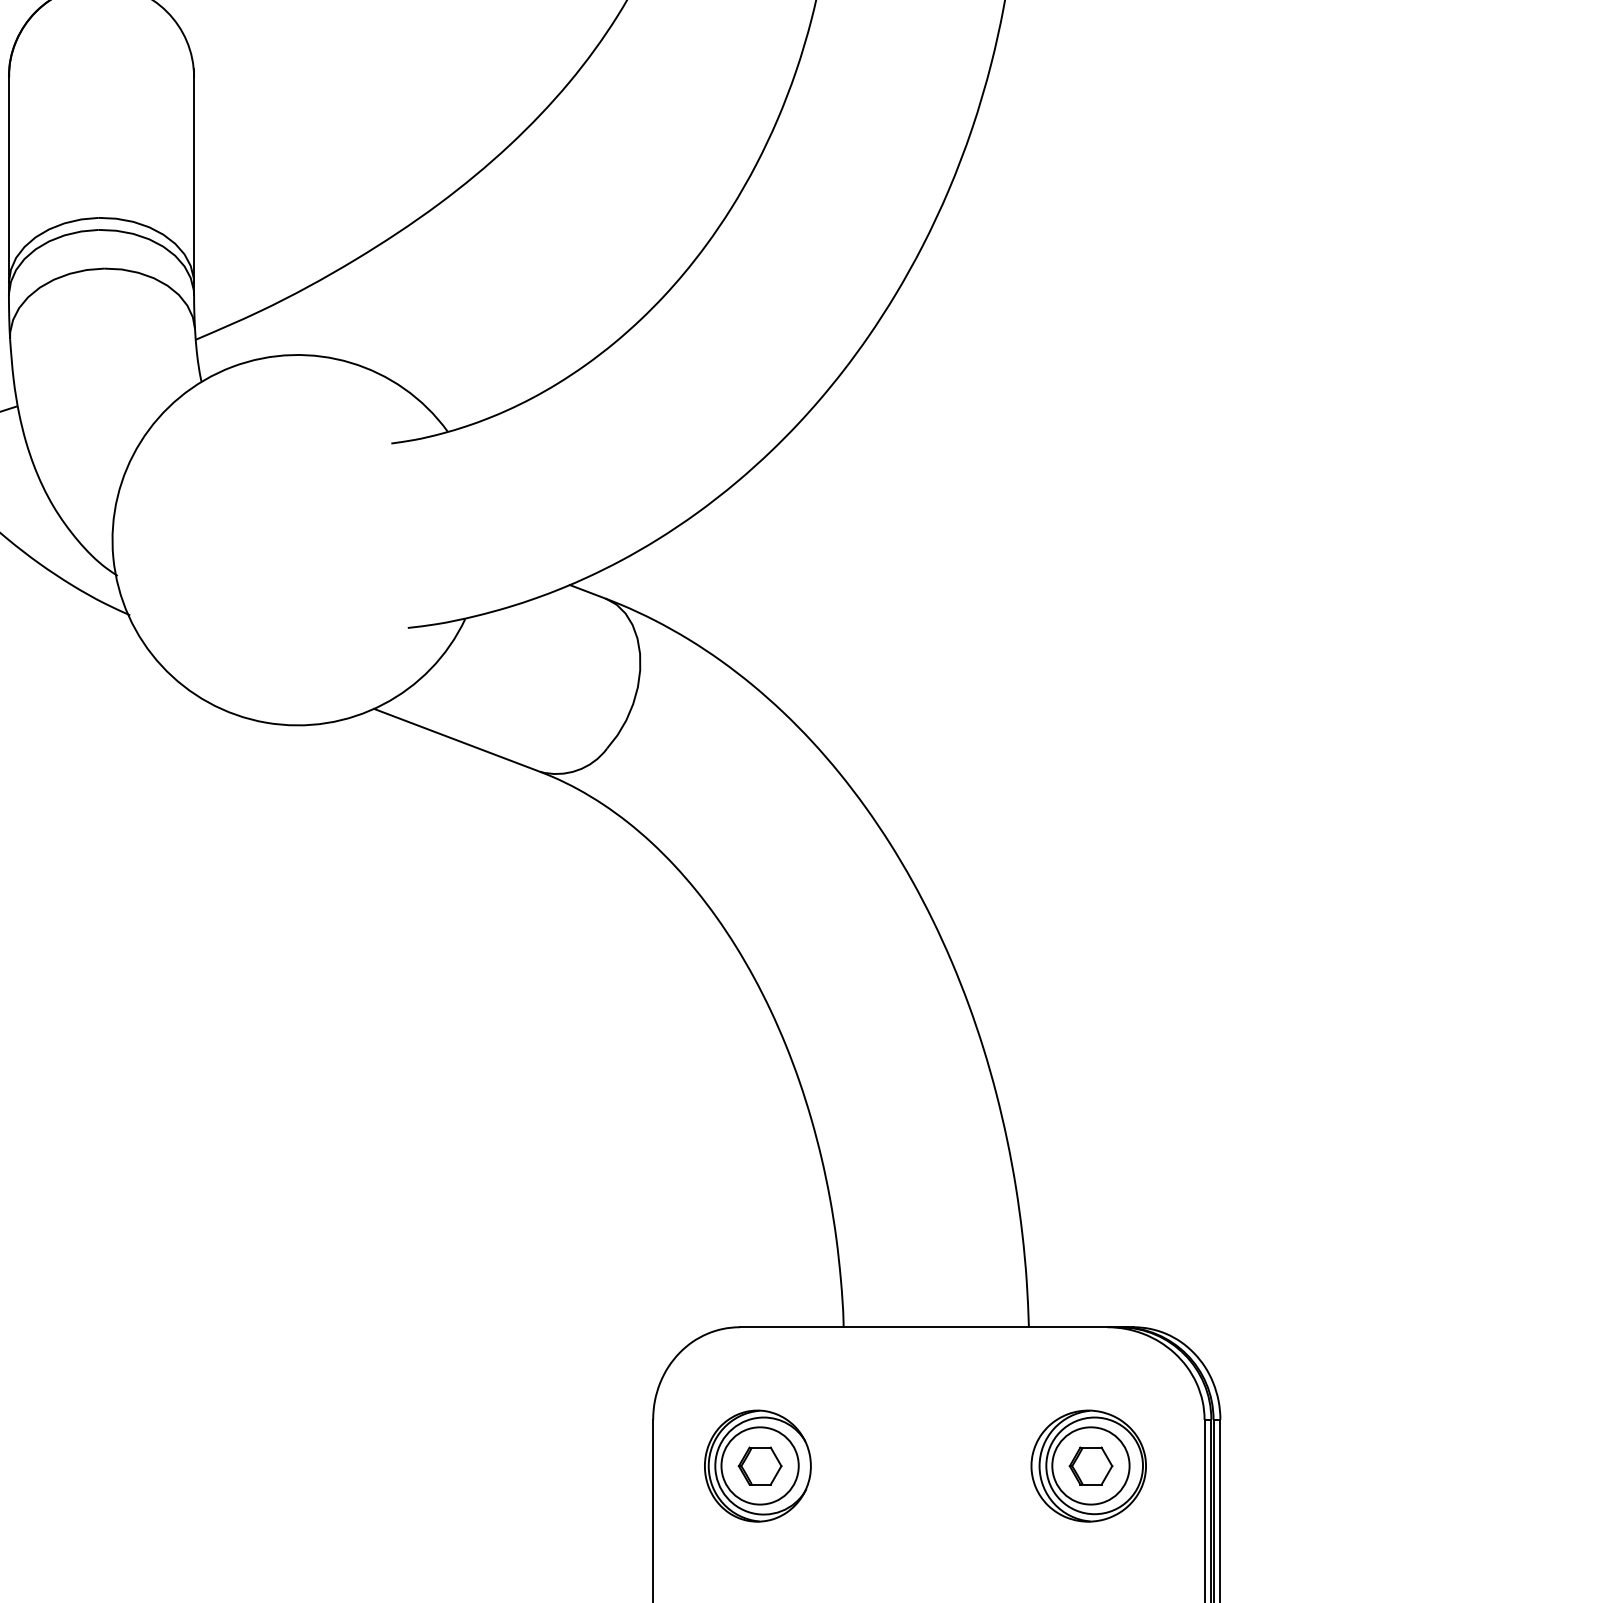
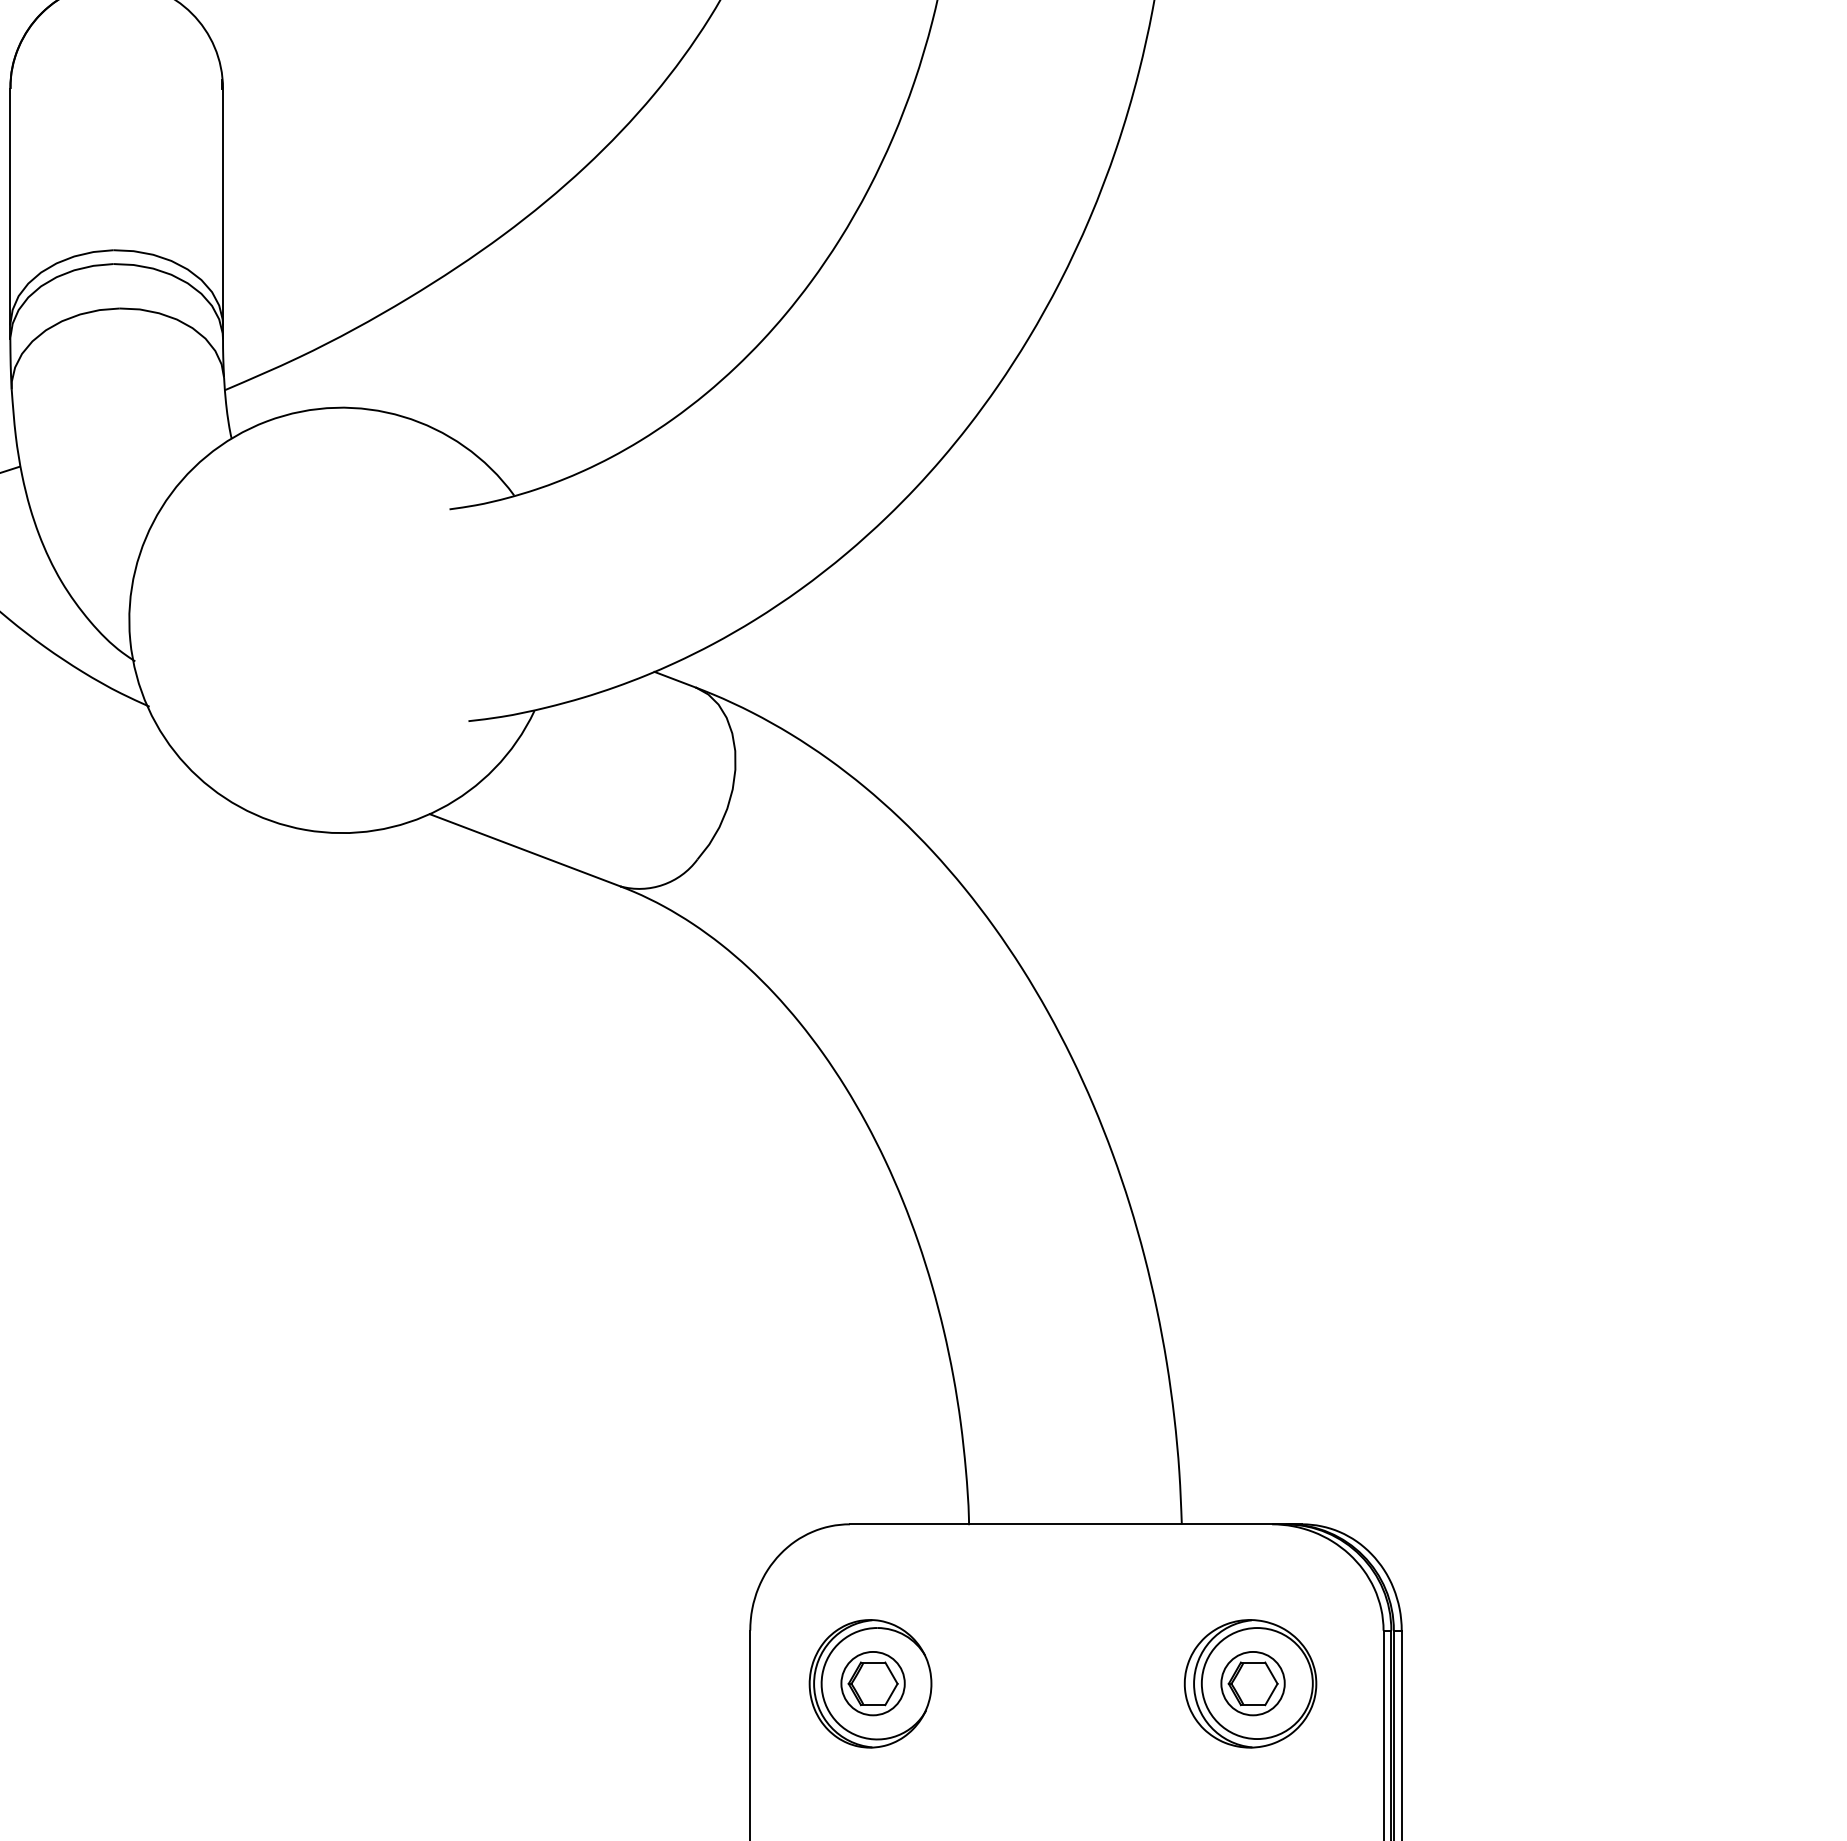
circle: (759, 1465) -> (872, 1683), size x0.71
circle: (1090, 1465) -> (1252, 1683), size x0.71

